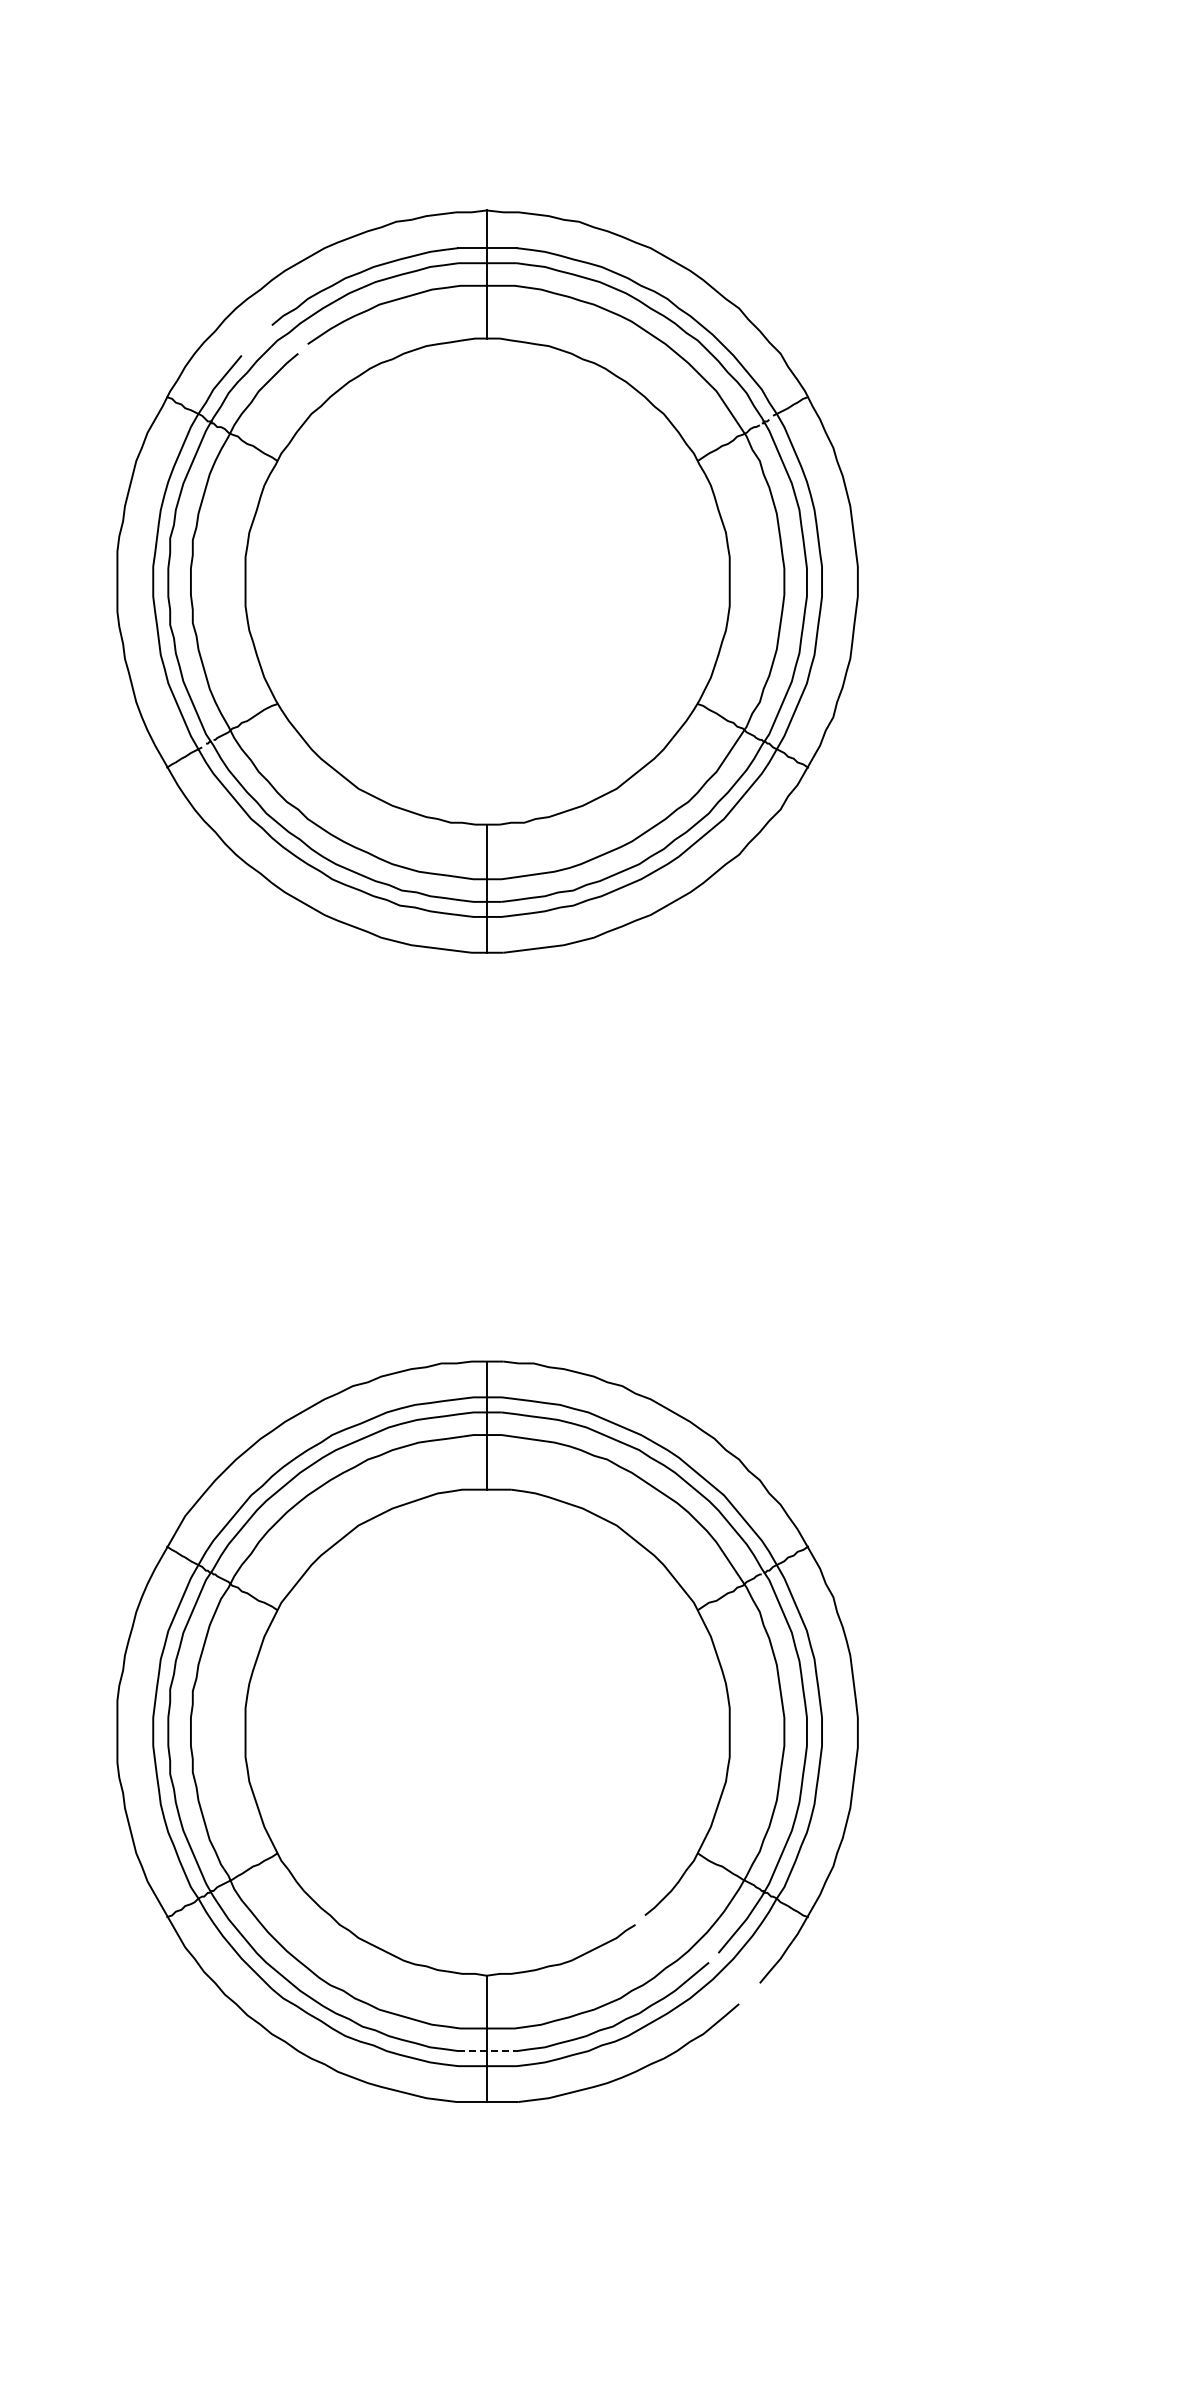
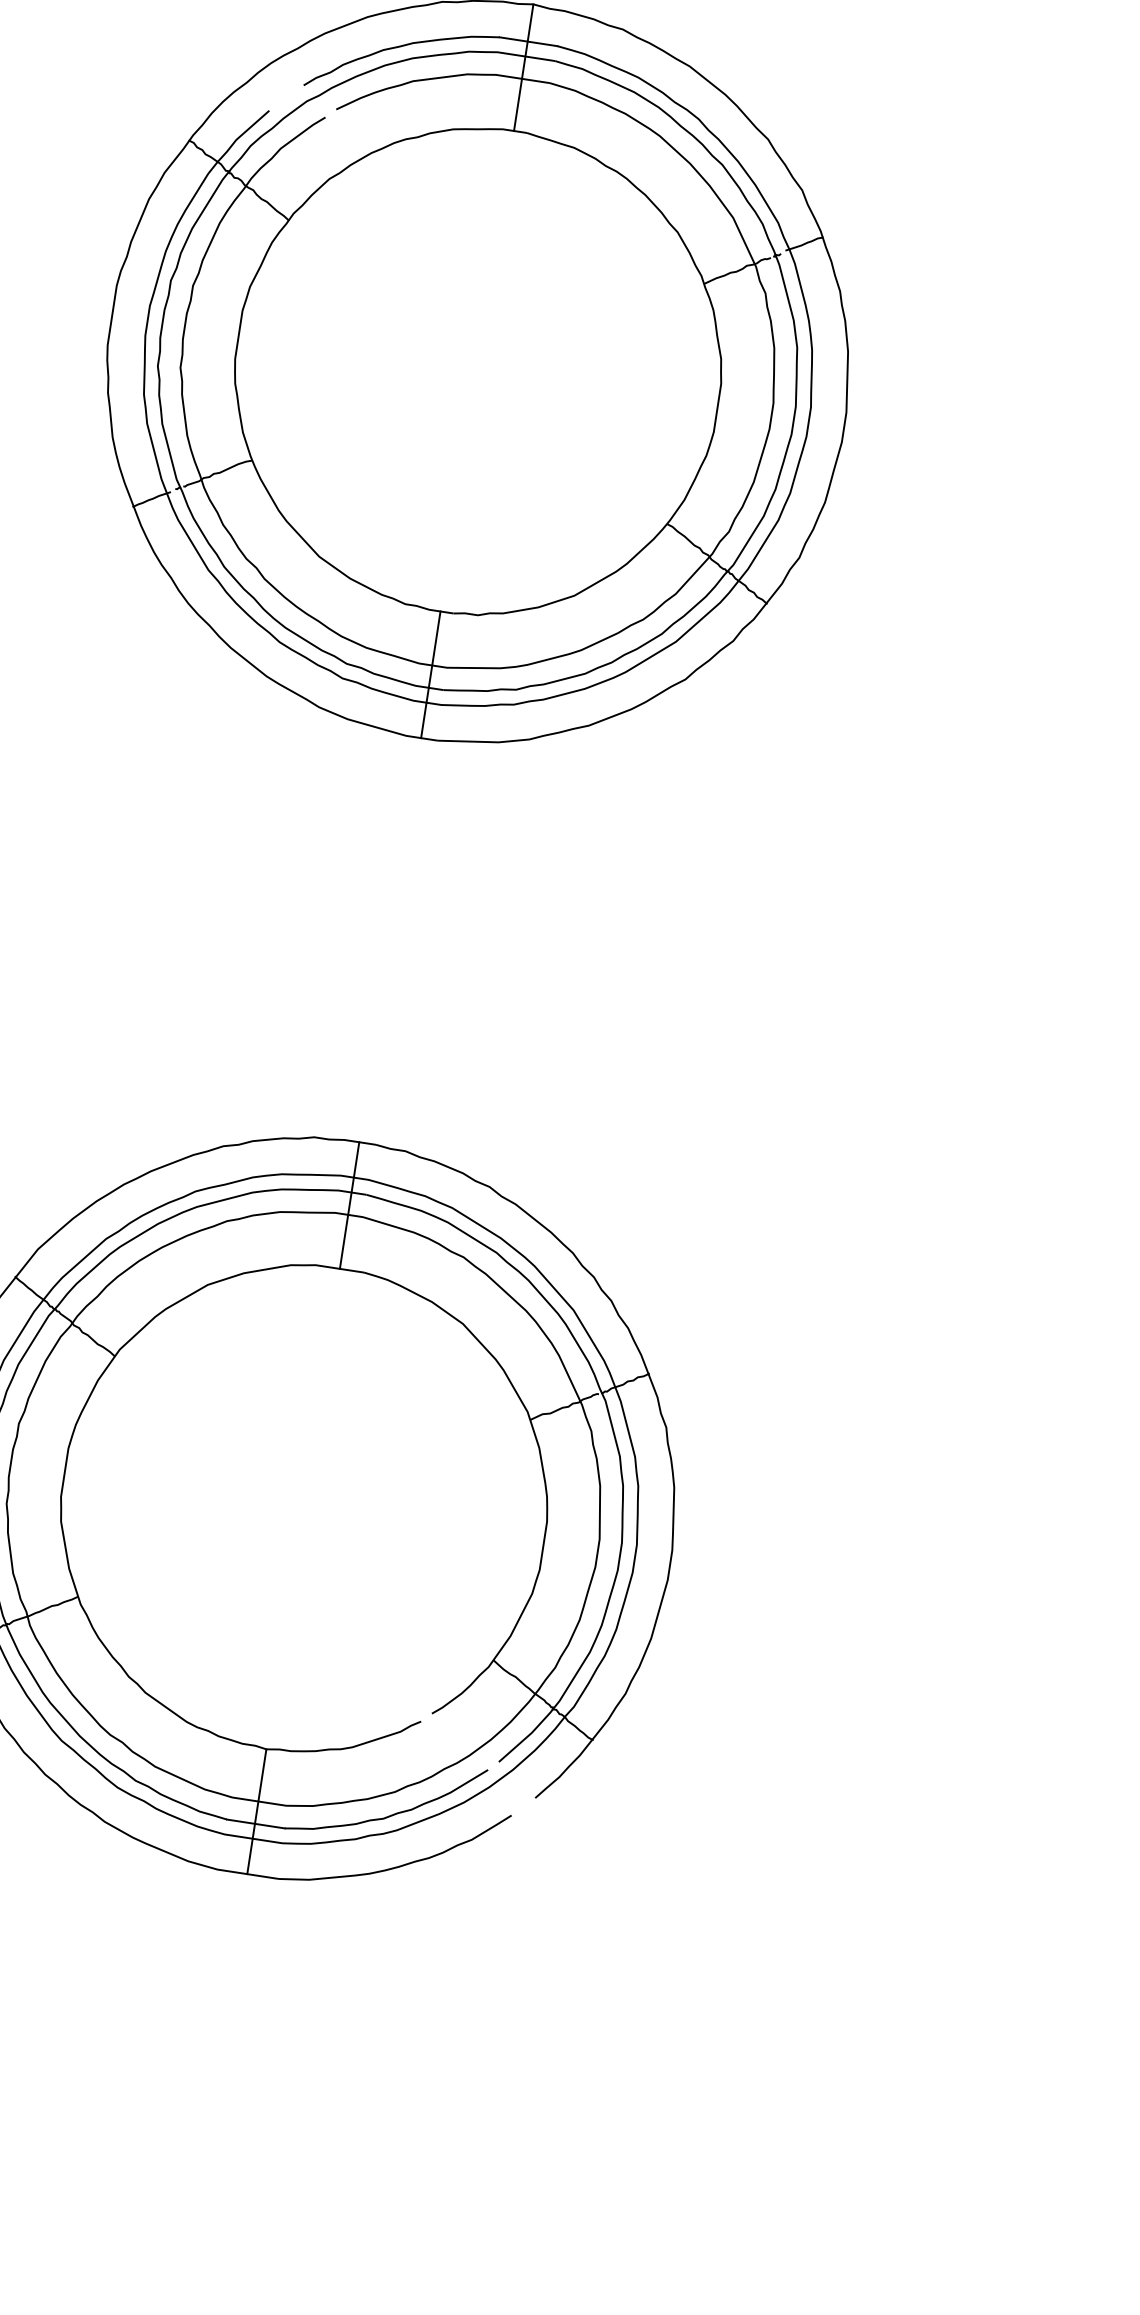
line: (488, 2051) -> (256, 1824), dashed -> solid

